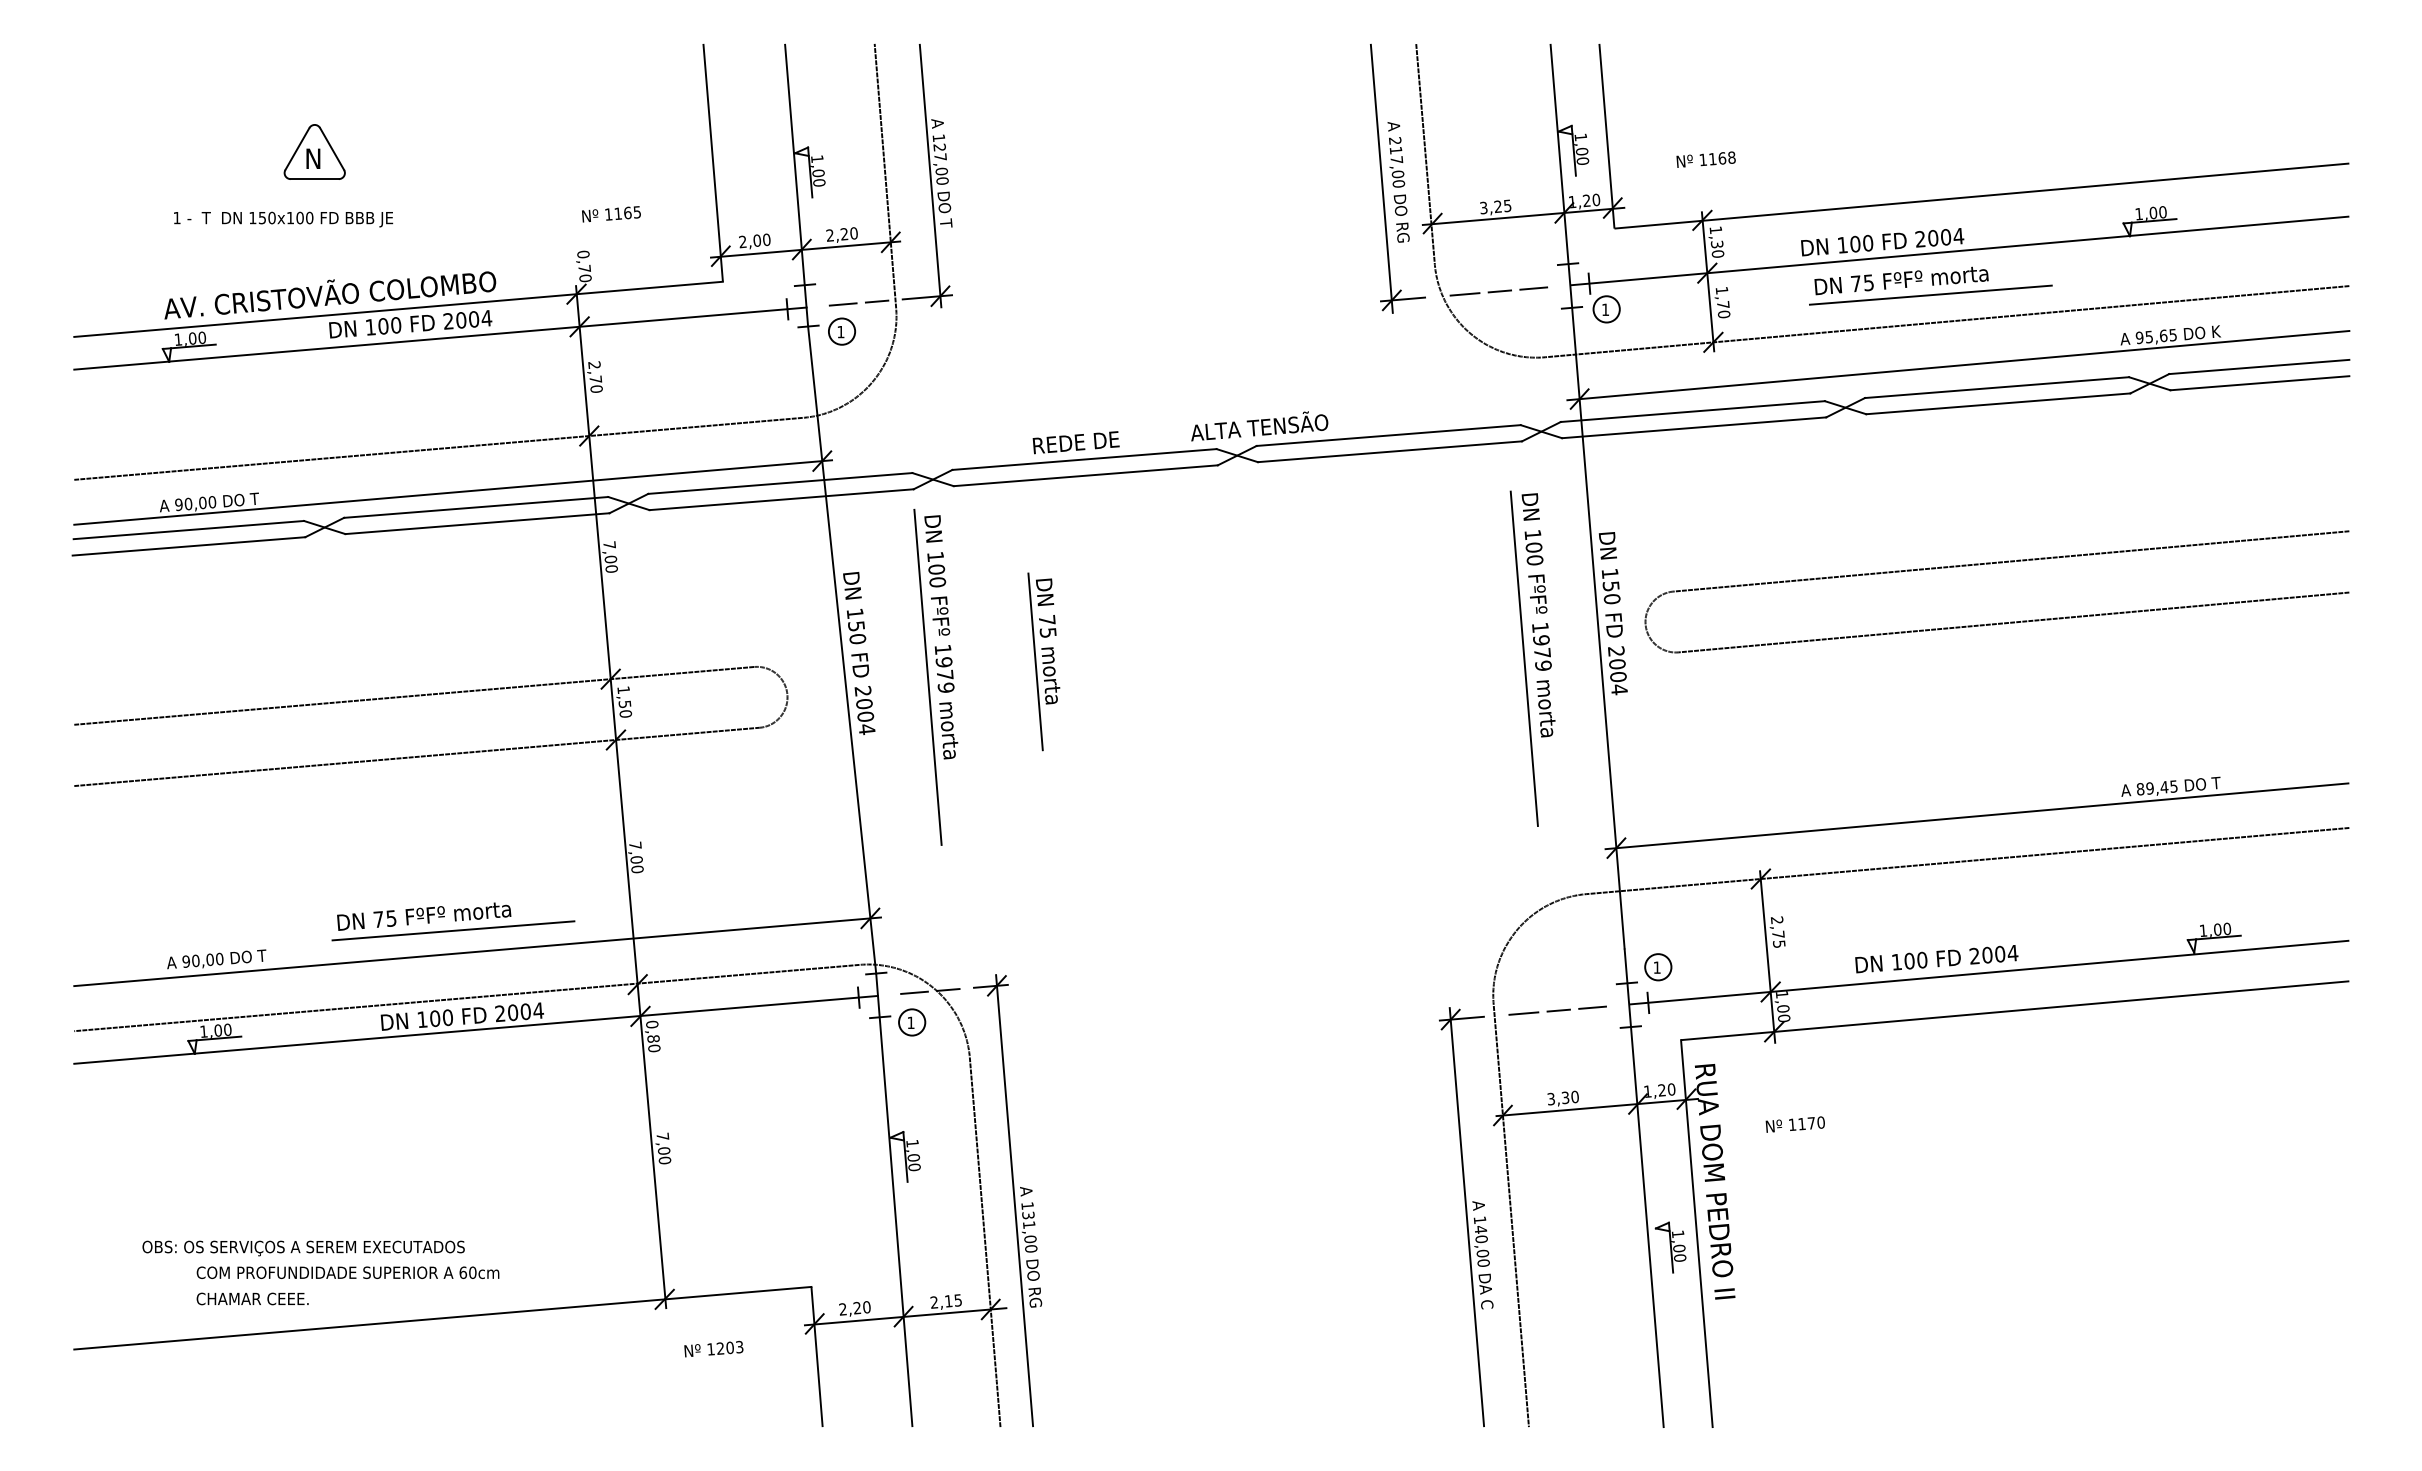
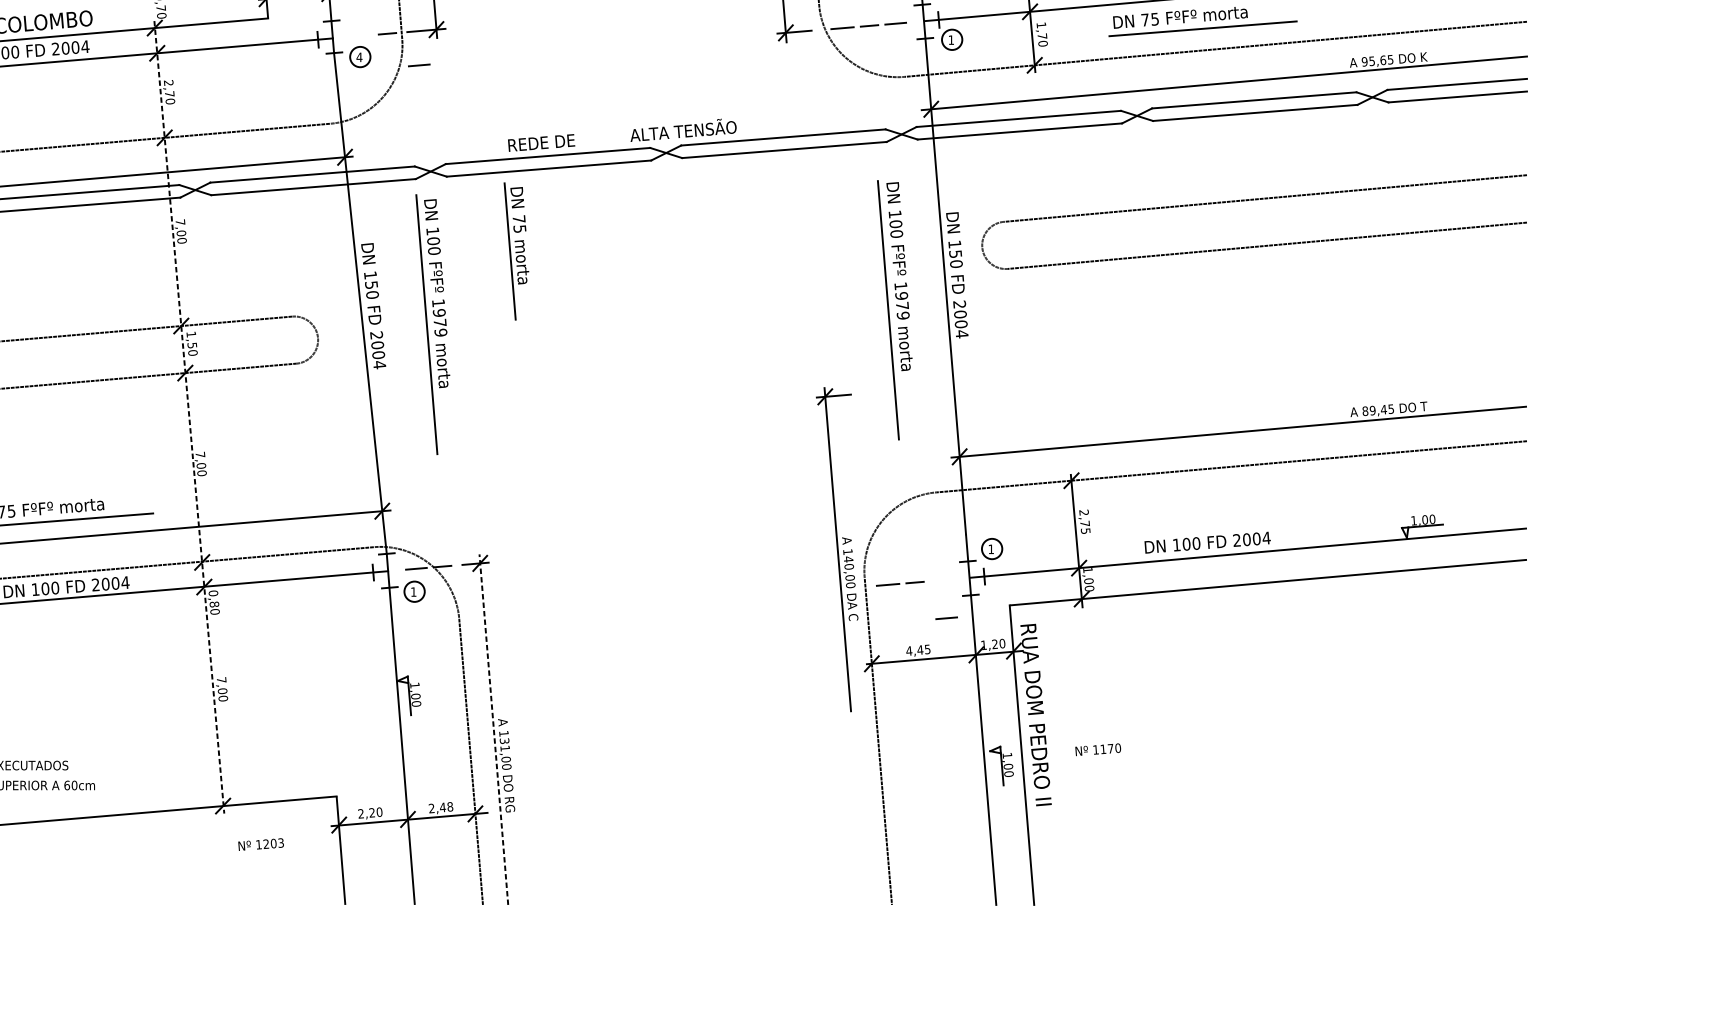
line: (842, 304) -> (418, 65), moved
text: (840, 332) -> (359, 57), 1 -> 4
part: (1990, 564) -> (1249, 200), moved
part: (1043, 661) -> (516, 251), moved
line: (621, 797) -> (189, 417), solid -> dashed
line: (1592, 1007) -> (946, 618), moved
text: (1562, 1097) -> (917, 649), 3,30 -> 4,45
text: (1794, 1124) -> (1097, 749), moved
line: (1014, 1200) -> (493, 729), solid -> dashed
part: (1466, 1217) -> (837, 549), moved
text: (953, 1300) -> (446, 806), 2,15 -> 2,48

